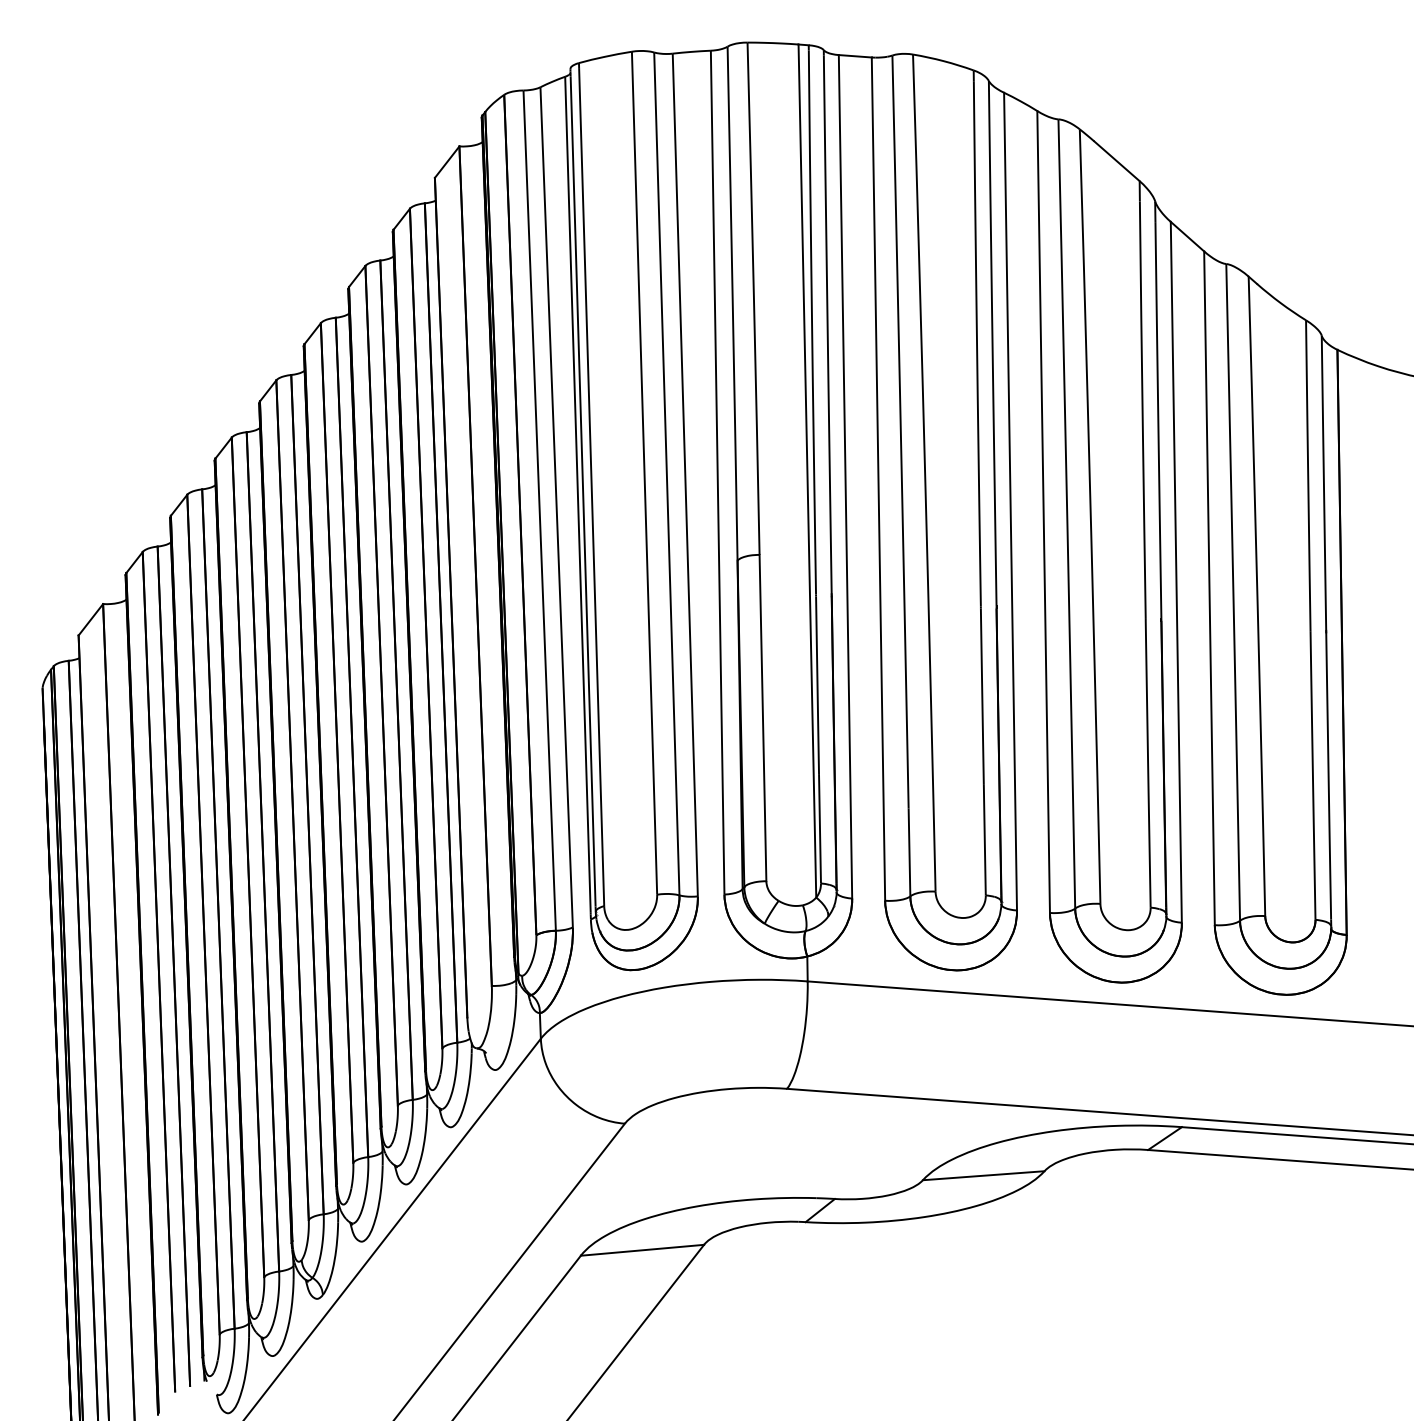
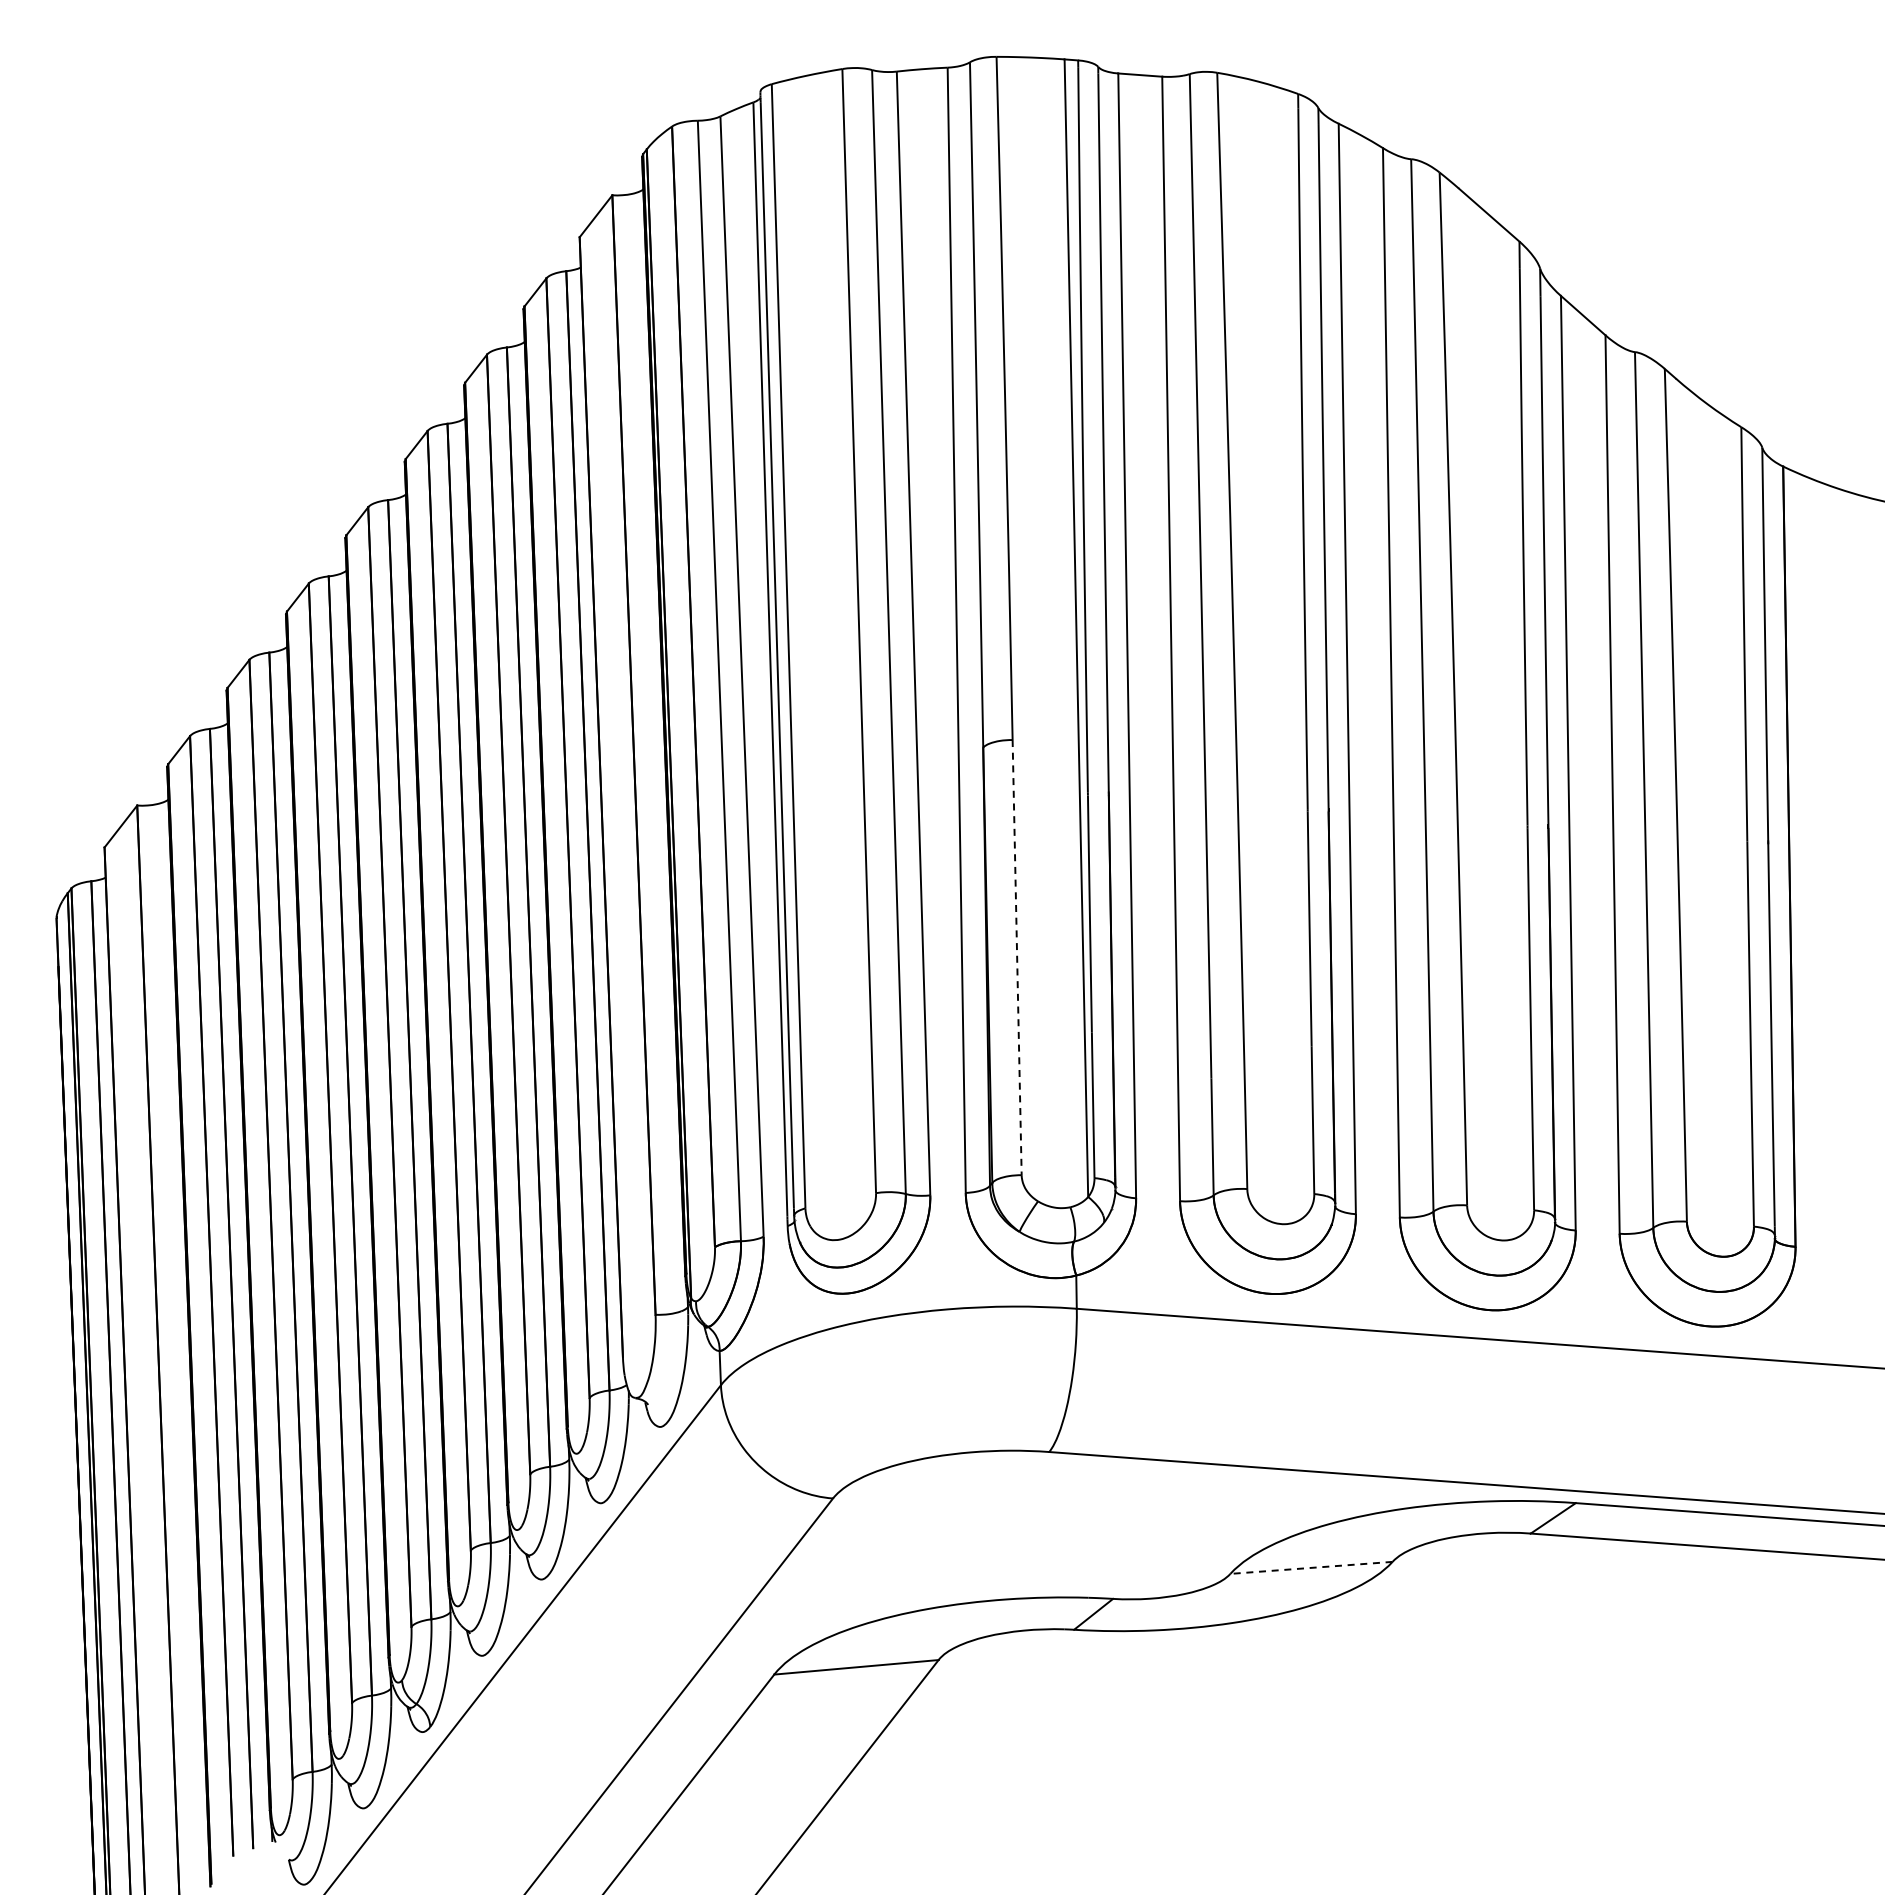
line: (763, 717) -> (1017, 957), solid -> dashed
line: (982, 1175) -> (1310, 1567), solid -> dashed

